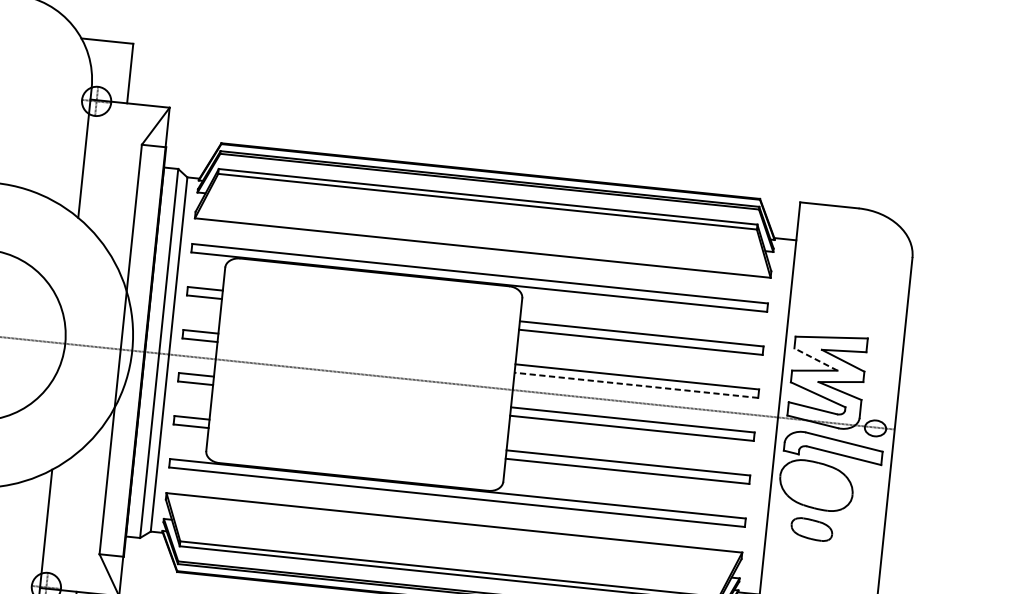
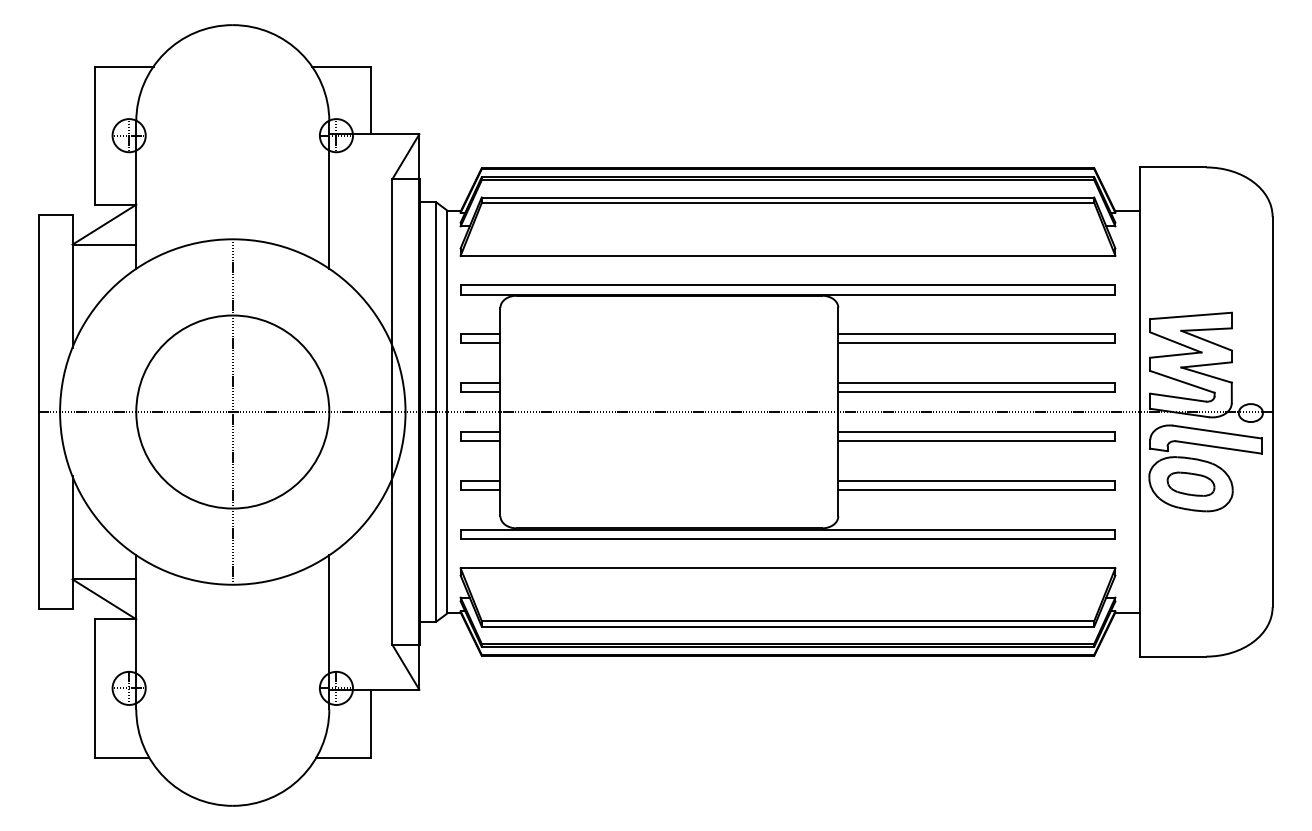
line: (815, 359) -> (1175, 342), dashed -> solid
line: (636, 385) -> (976, 392), dashed -> solid
part: (811, 528) -> (1190, 483), moved

